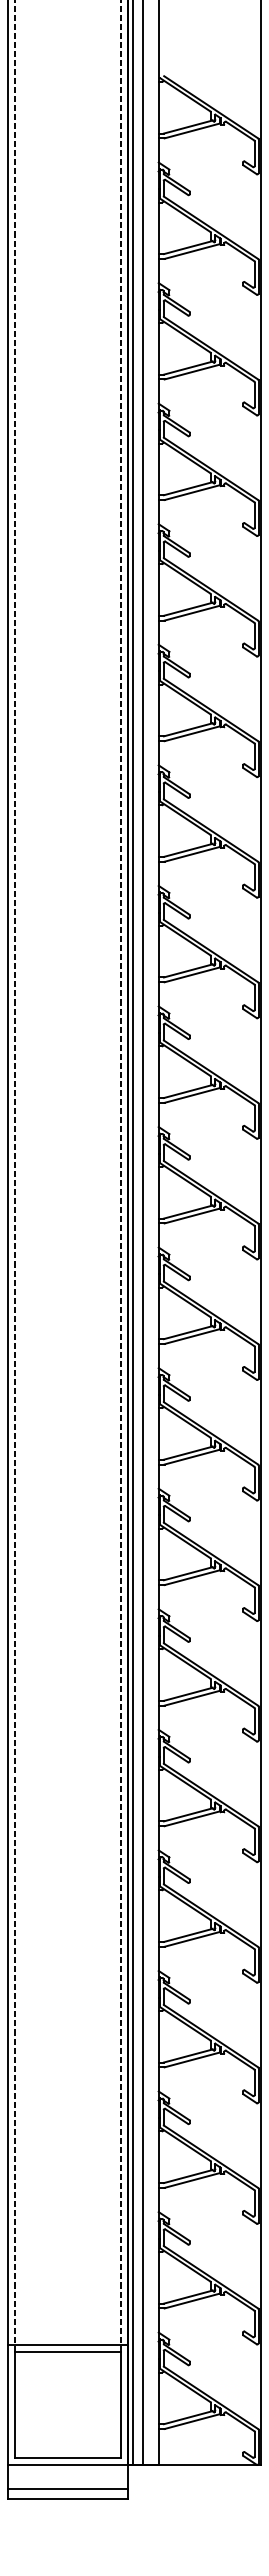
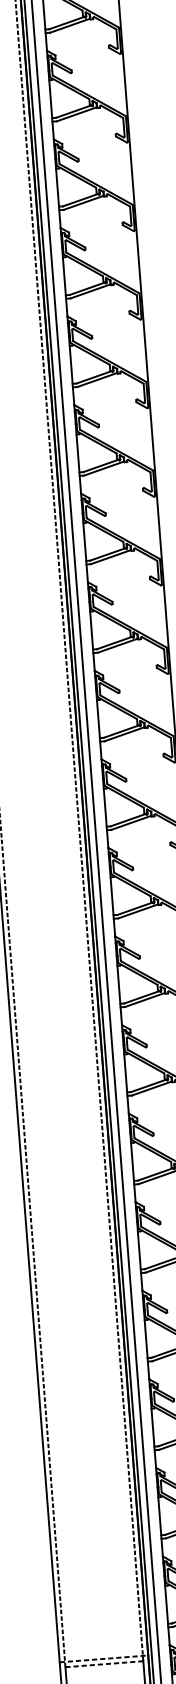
line: (68, 2344) -> (104, 1658), solid -> dashed
line: (67, 2351) -> (103, 1664), solid -> dashed

